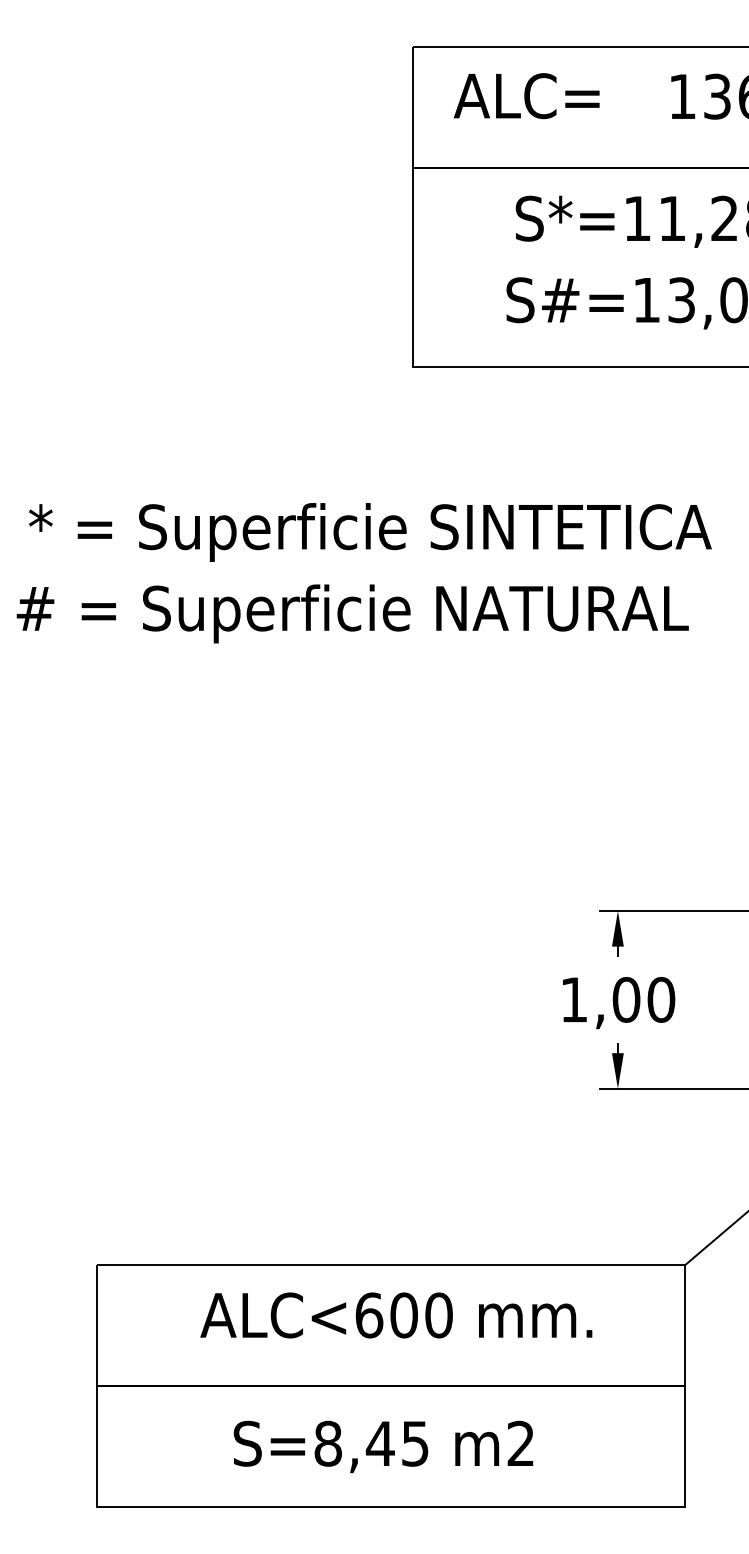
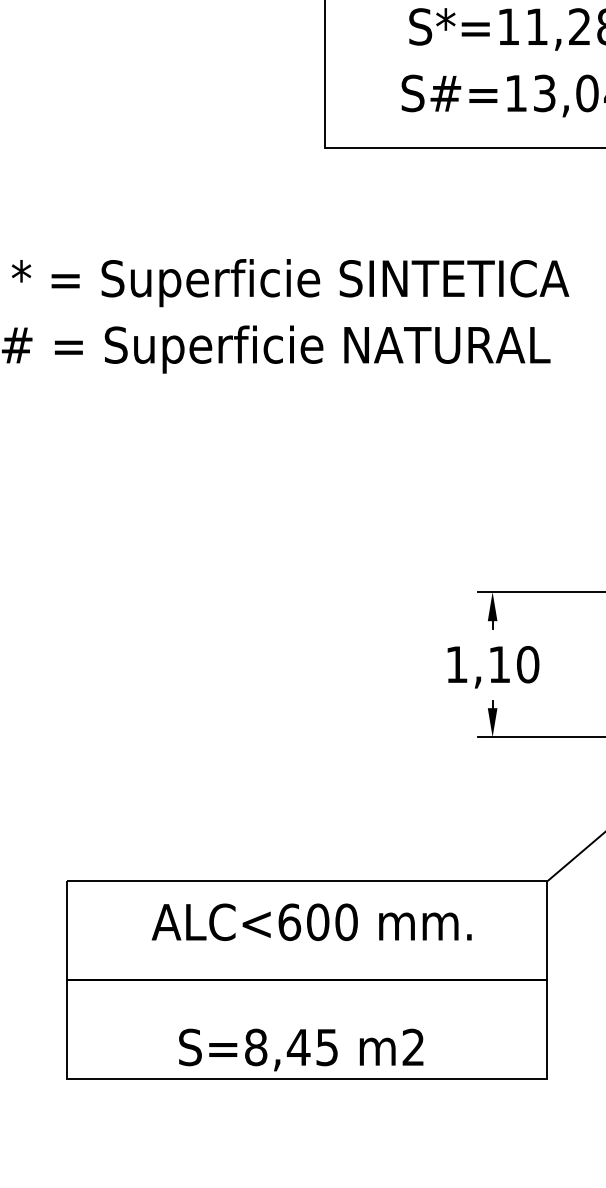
text: (626, 999) -> (499, 664), 1,00 -> 1,10
text: (383, 1446) -> (301, 1049), moved

